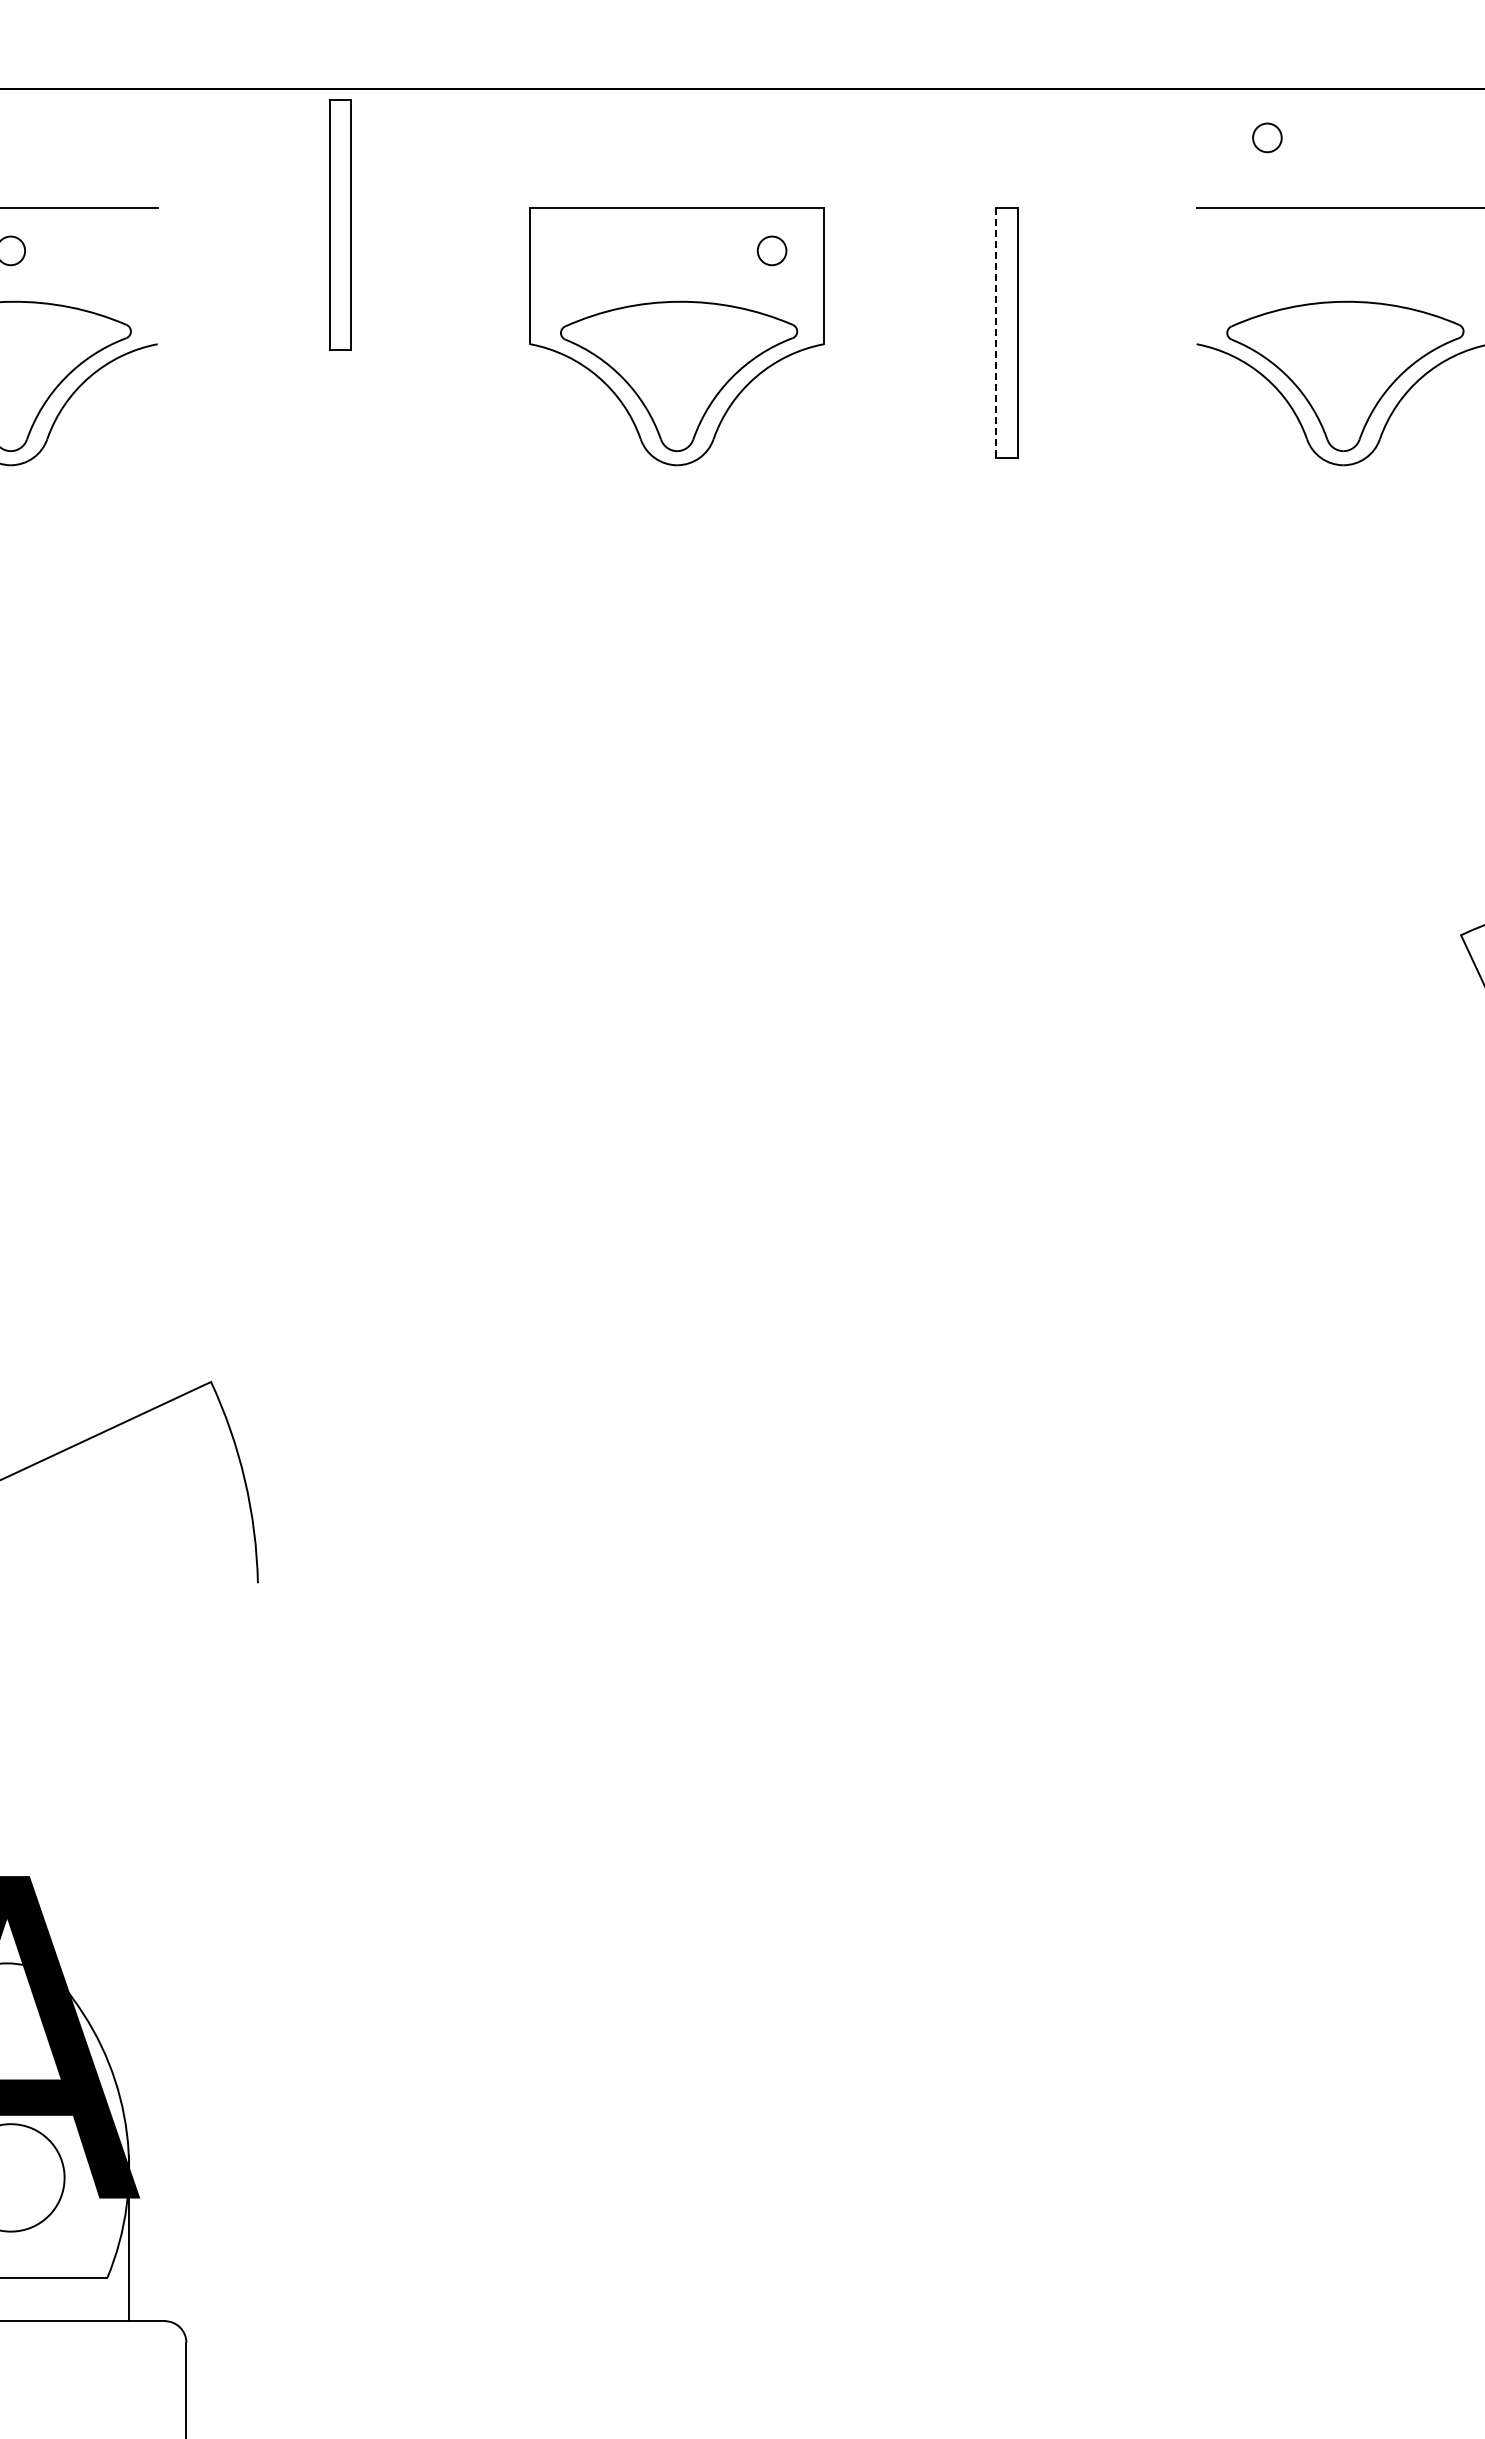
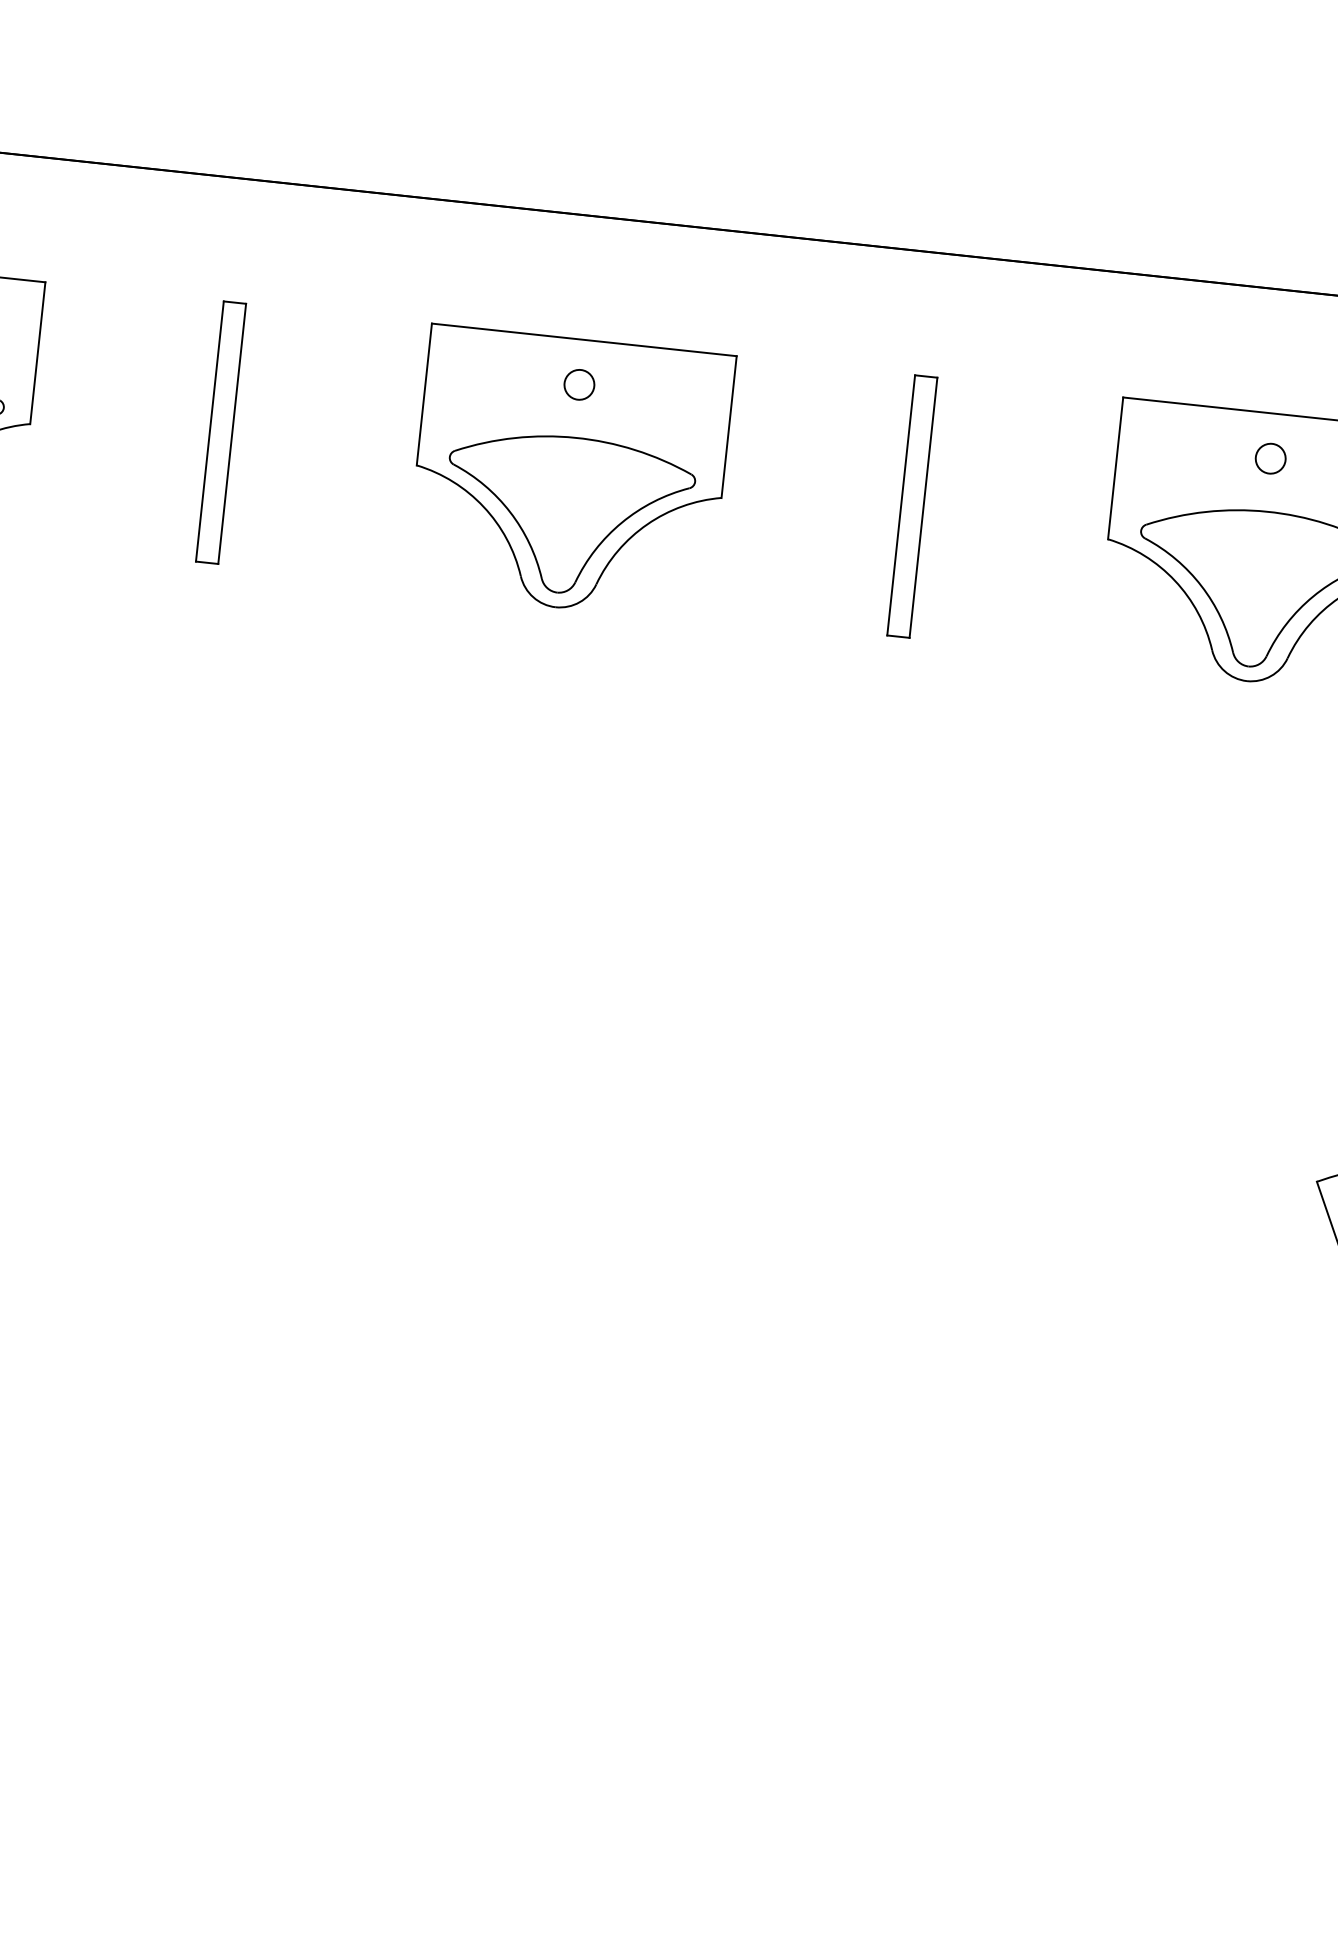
circle: (1267, 137) -> (1270, 458), moved
part: (340, 224) -> (221, 432), moved
circle: (771, 250) -> (578, 384), moved
line: (157, 275) -> (37, 352), added
line: (1196, 275) -> (1115, 467), added
line: (996, 333) -> (901, 505), dashed -> solid

